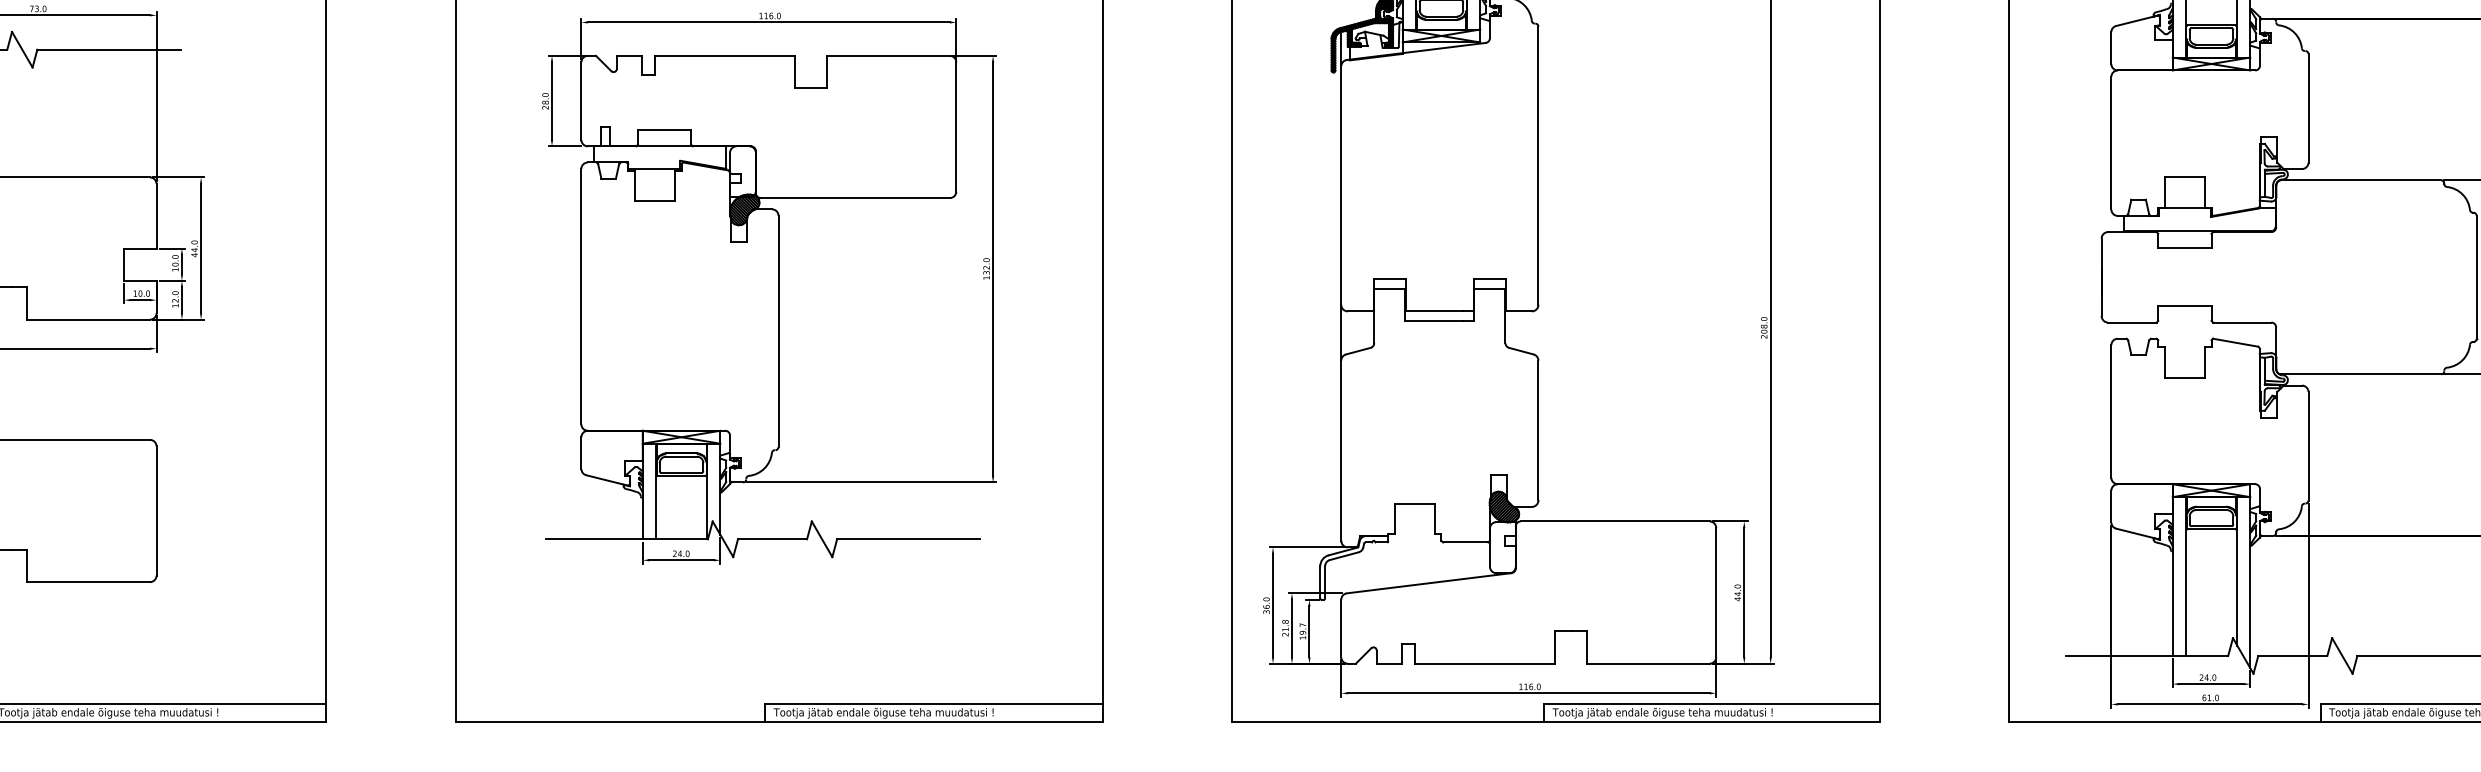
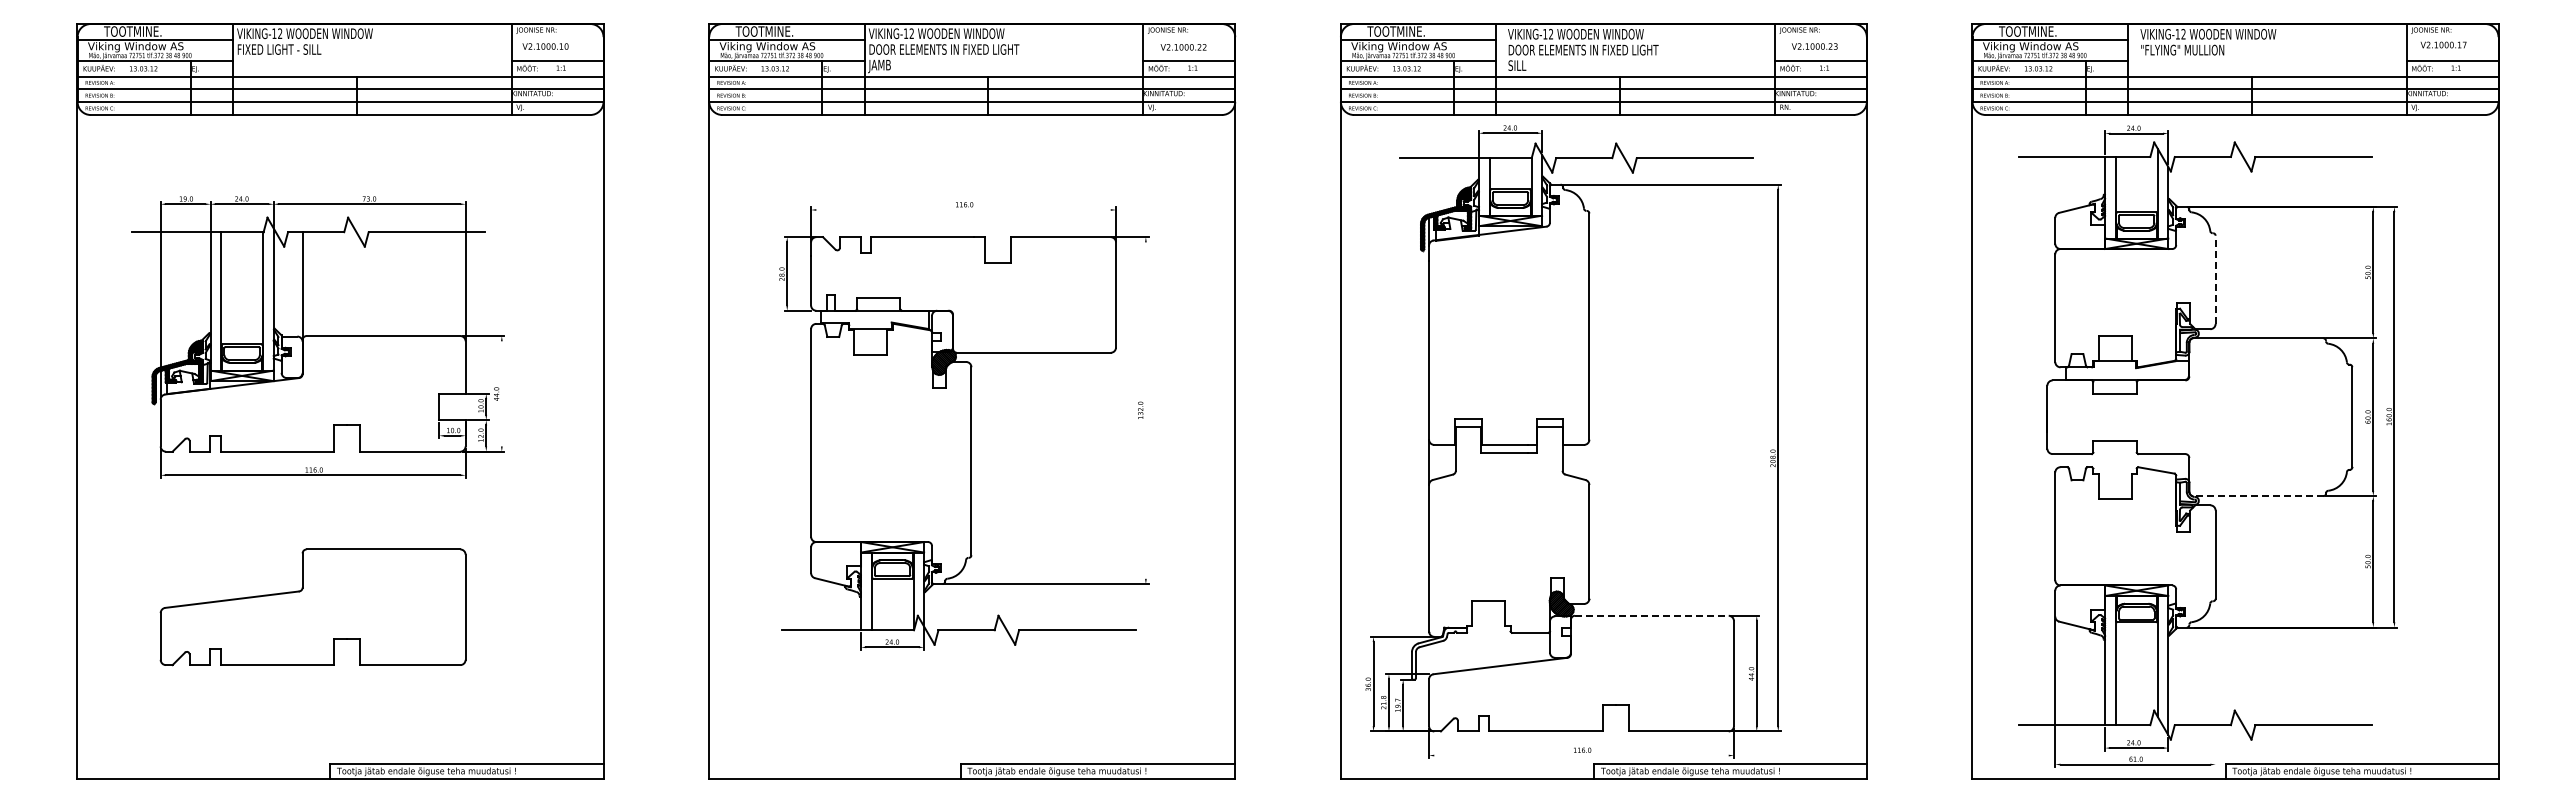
line: (768, 23) -> (963, 210), removed
line: (2308, 107) -> (2215, 279), solid -> dashed
line: (200, 248) -> (501, 393), removed
line: (992, 269) -> (1145, 410), removed
line: (2360, 374) -> (2257, 496), solid -> dashed
line: (1614, 521) -> (1651, 615), solid -> dashed
line: (2308, 605) -> (2215, 684), removed
line: (1528, 693) -> (1581, 755), removed

